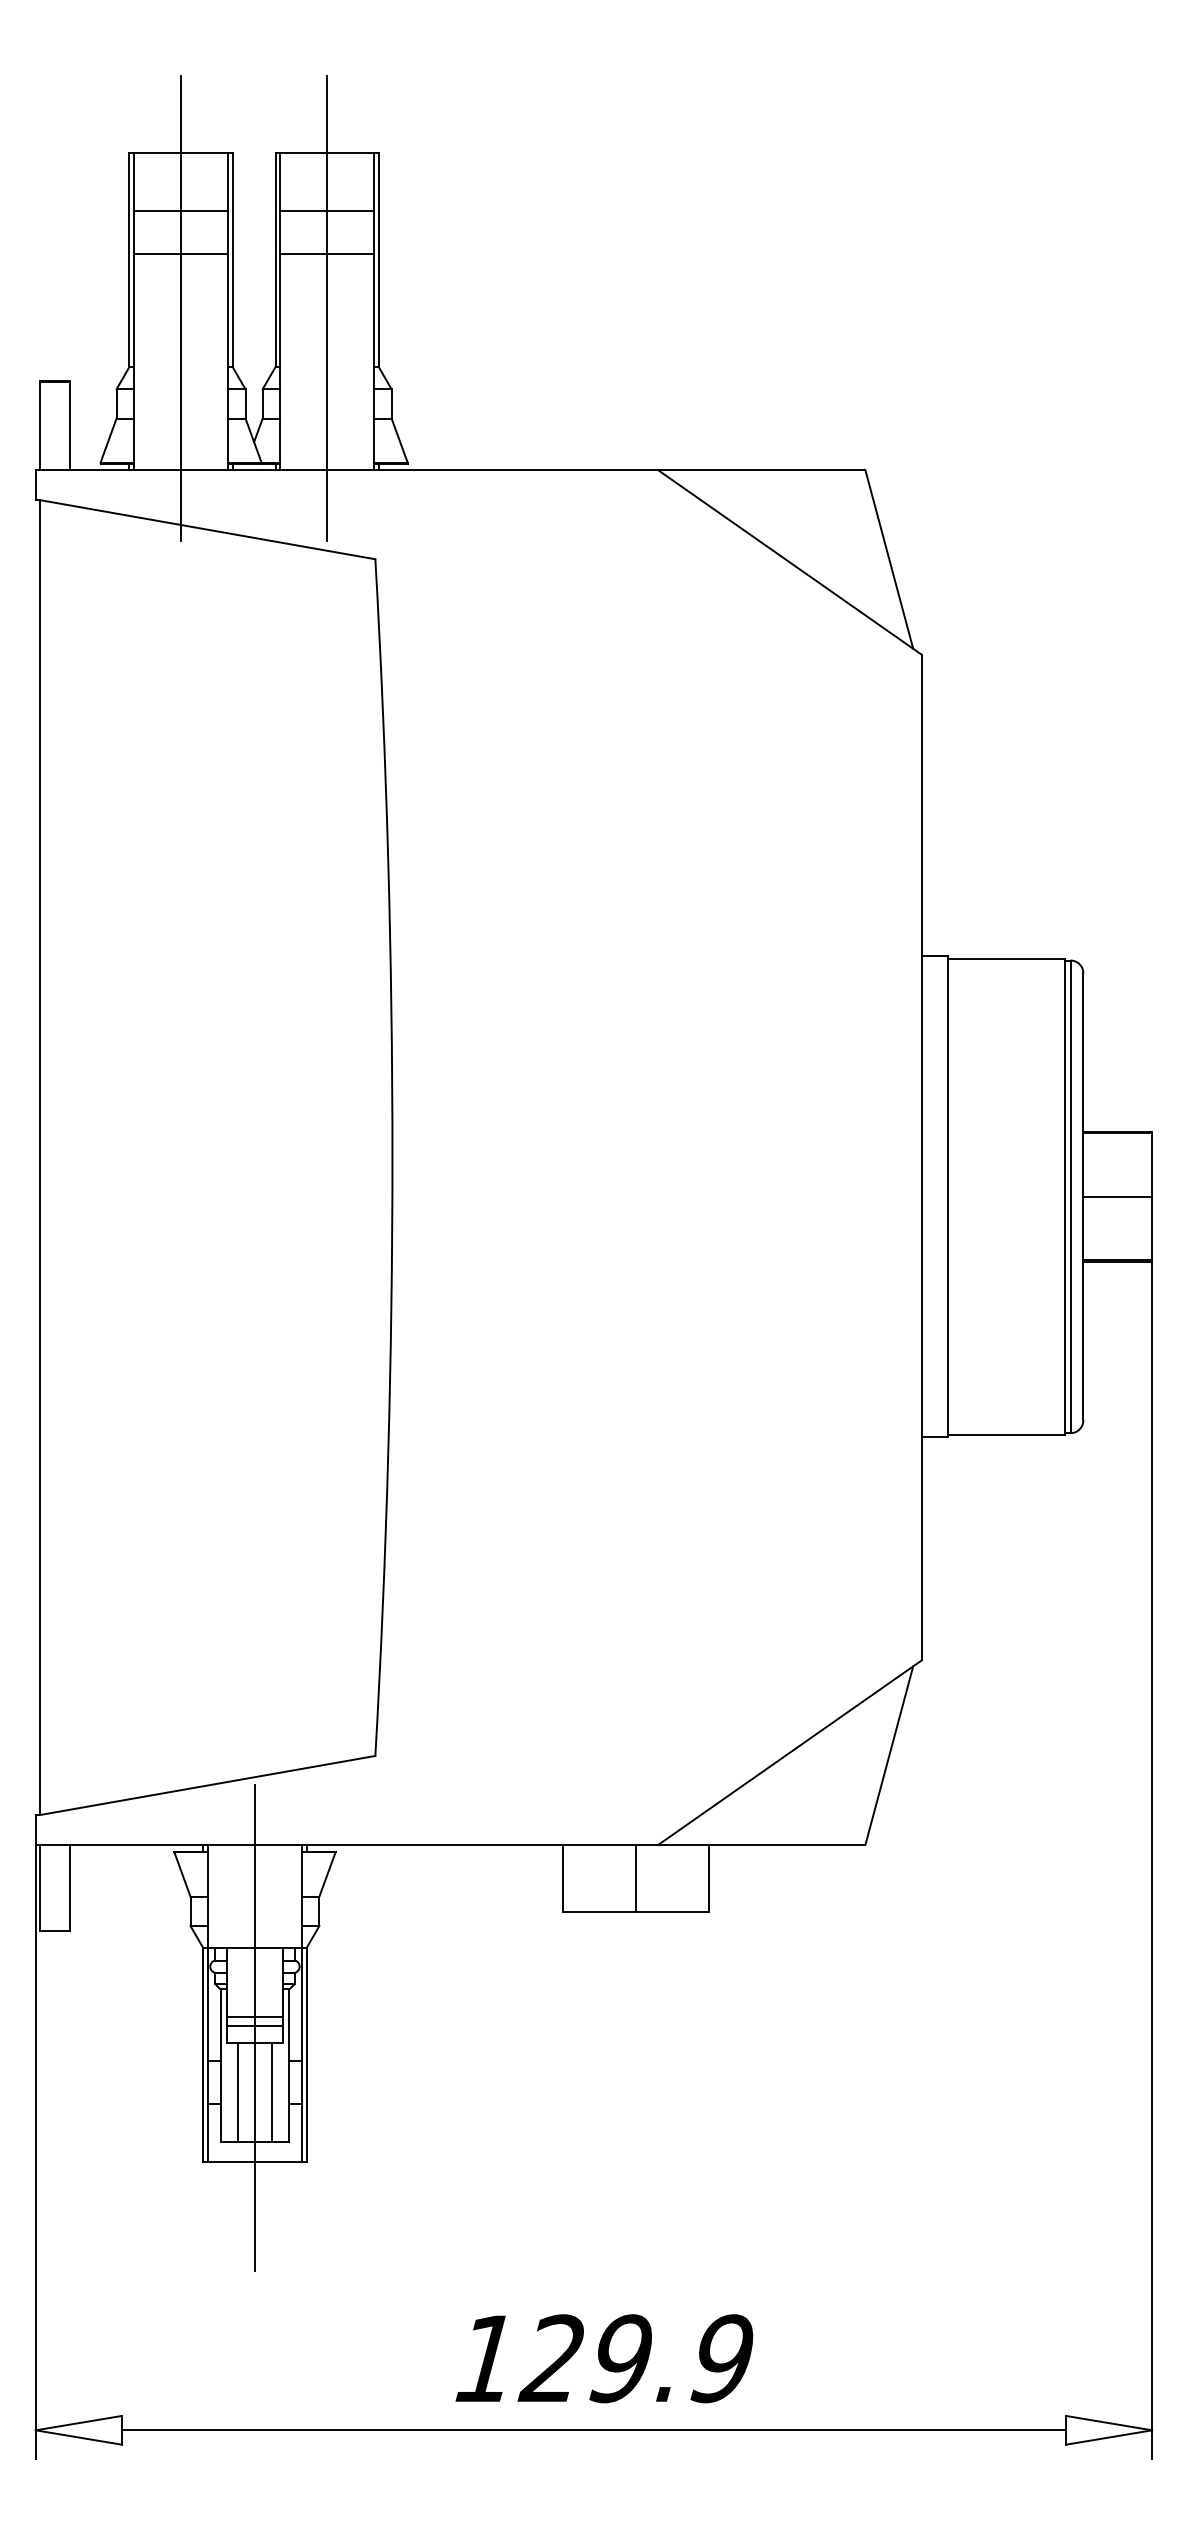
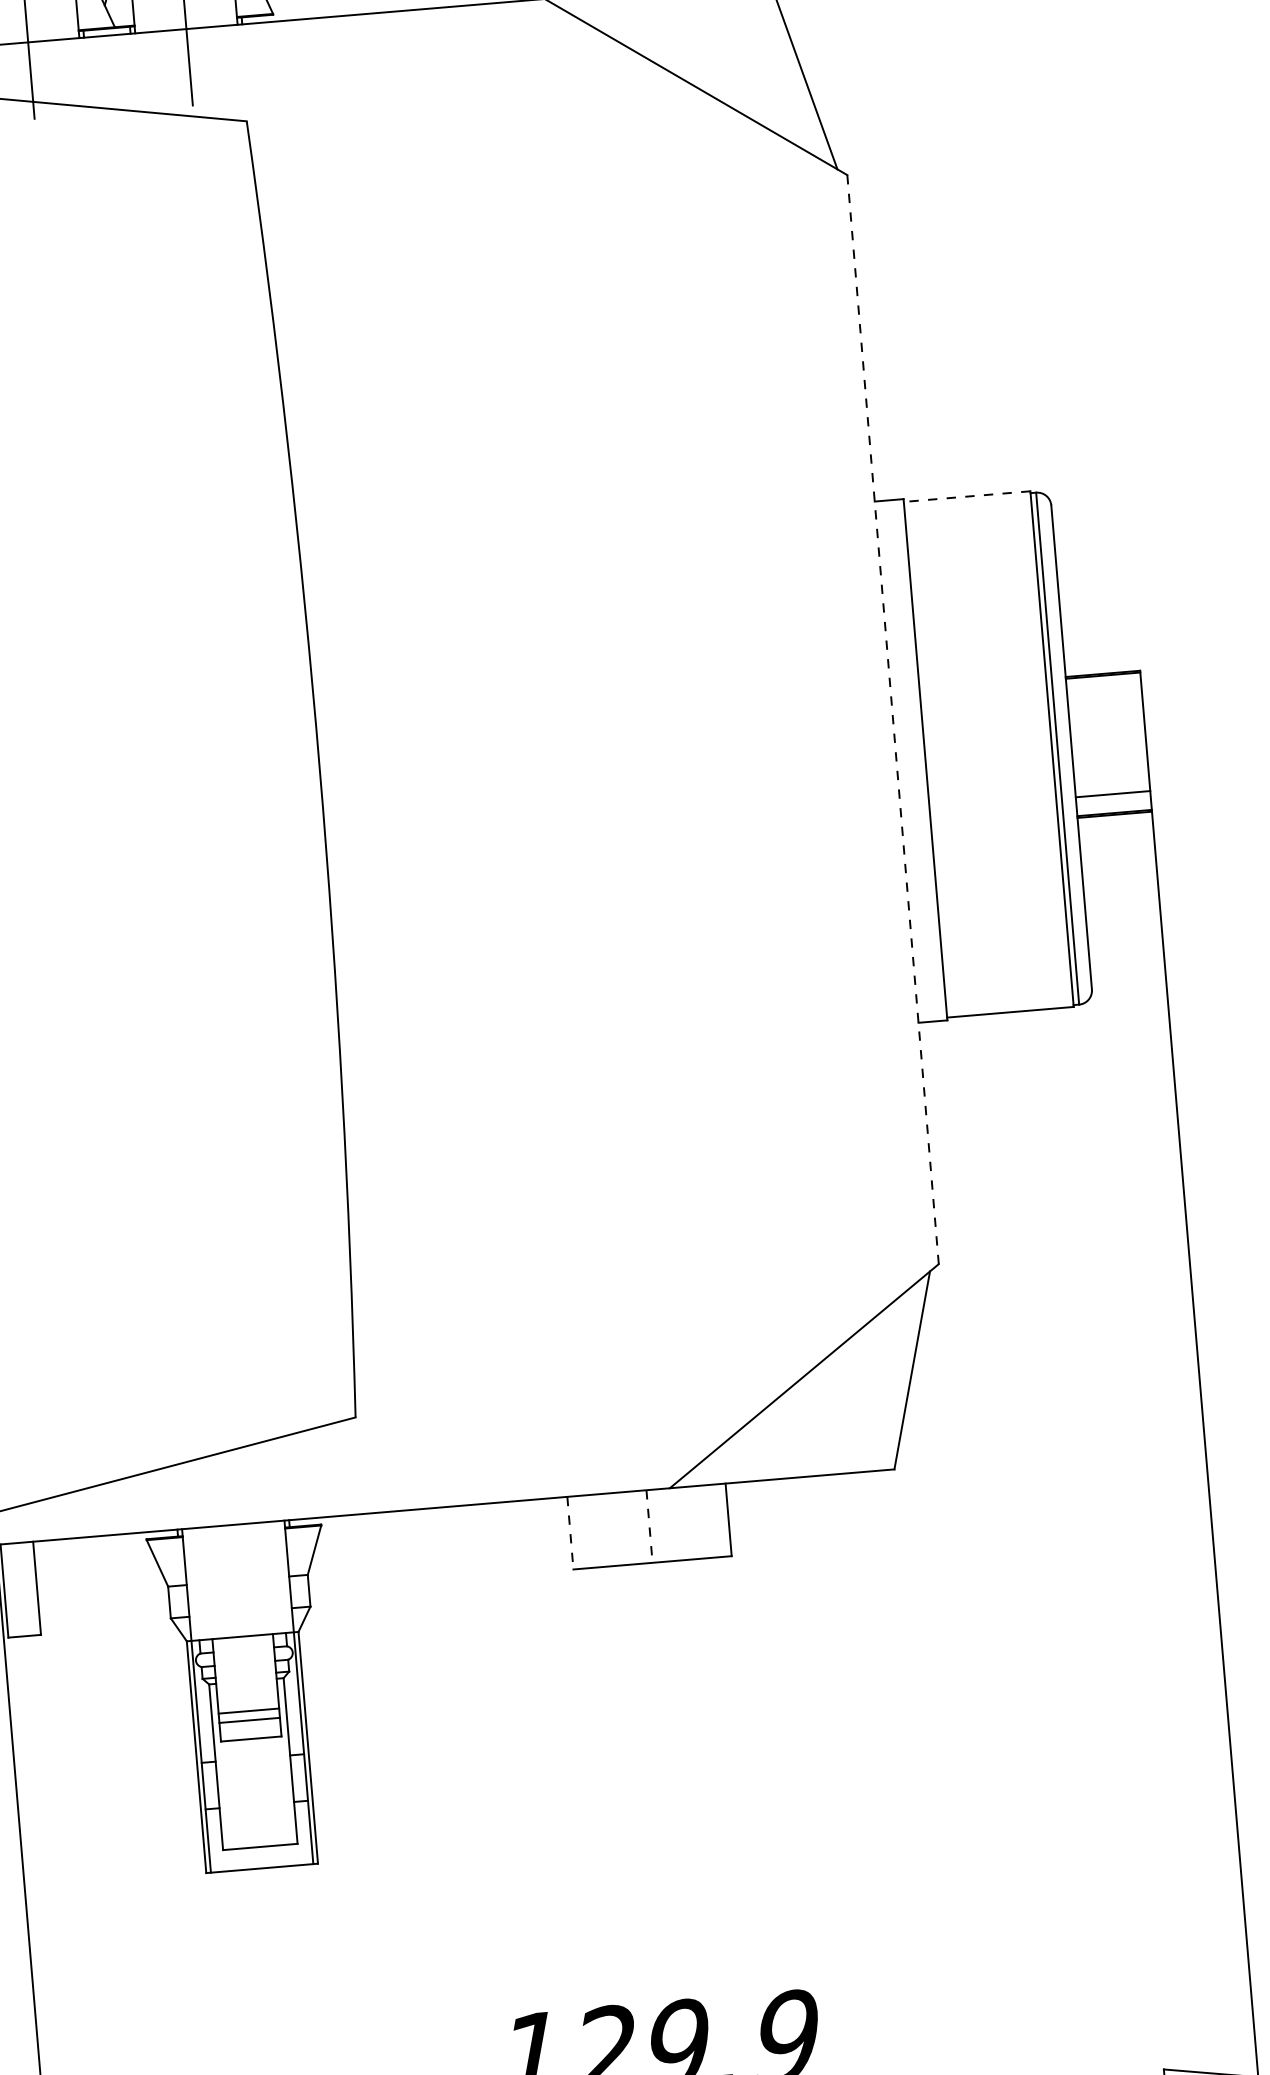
line: (1006, 958) -> (966, 496), solid -> dashed
line: (921, 1157) -> (892, 719), solid -> dashed
line: (1117, 1196) -> (1112, 793), moved
line: (563, 1878) -> (570, 1533), solid -> dashed
line: (636, 1878) -> (649, 1526), solid -> dashed
line: (254, 2028) -> (249, 1723), removed
line: (238, 2092) -> (237, 1794), removed
line: (271, 2092) -> (273, 1791), removed

